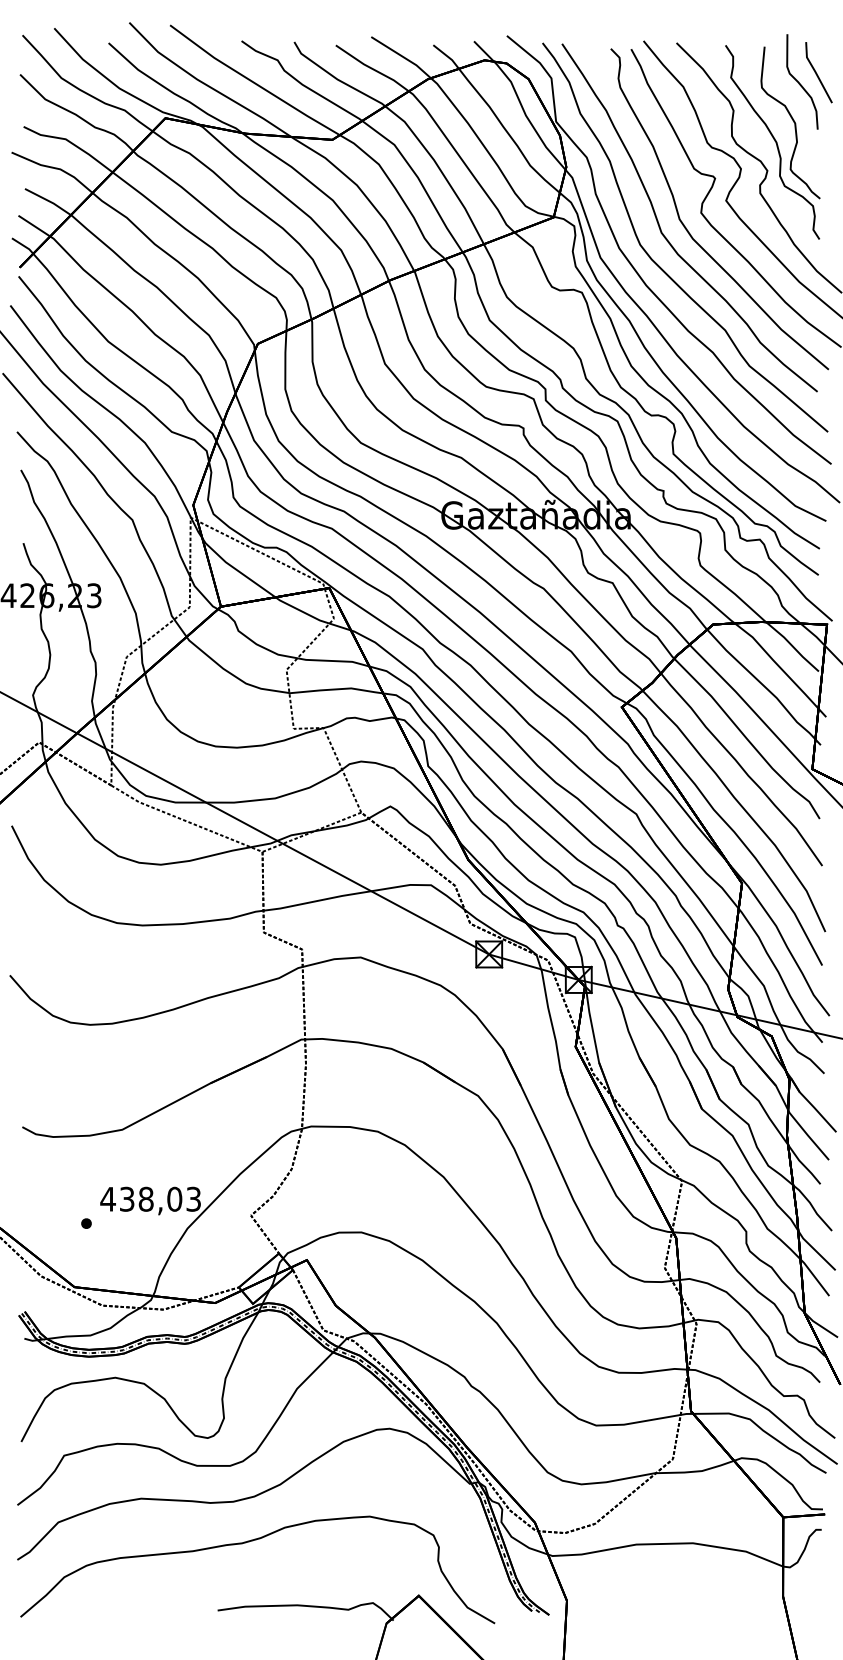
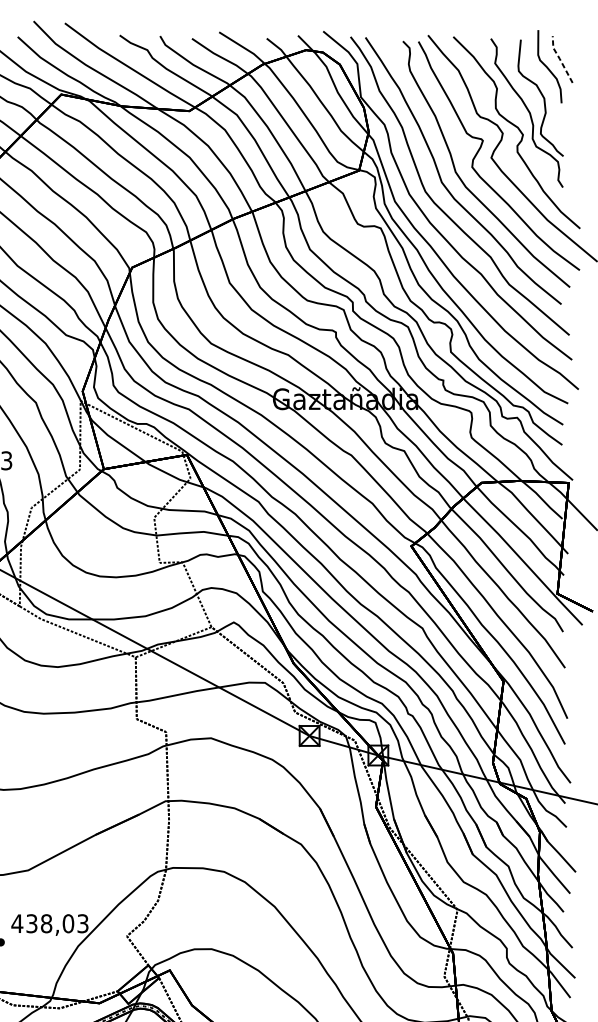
line: (815, 71) -> (559, 58), solid -> dashed

